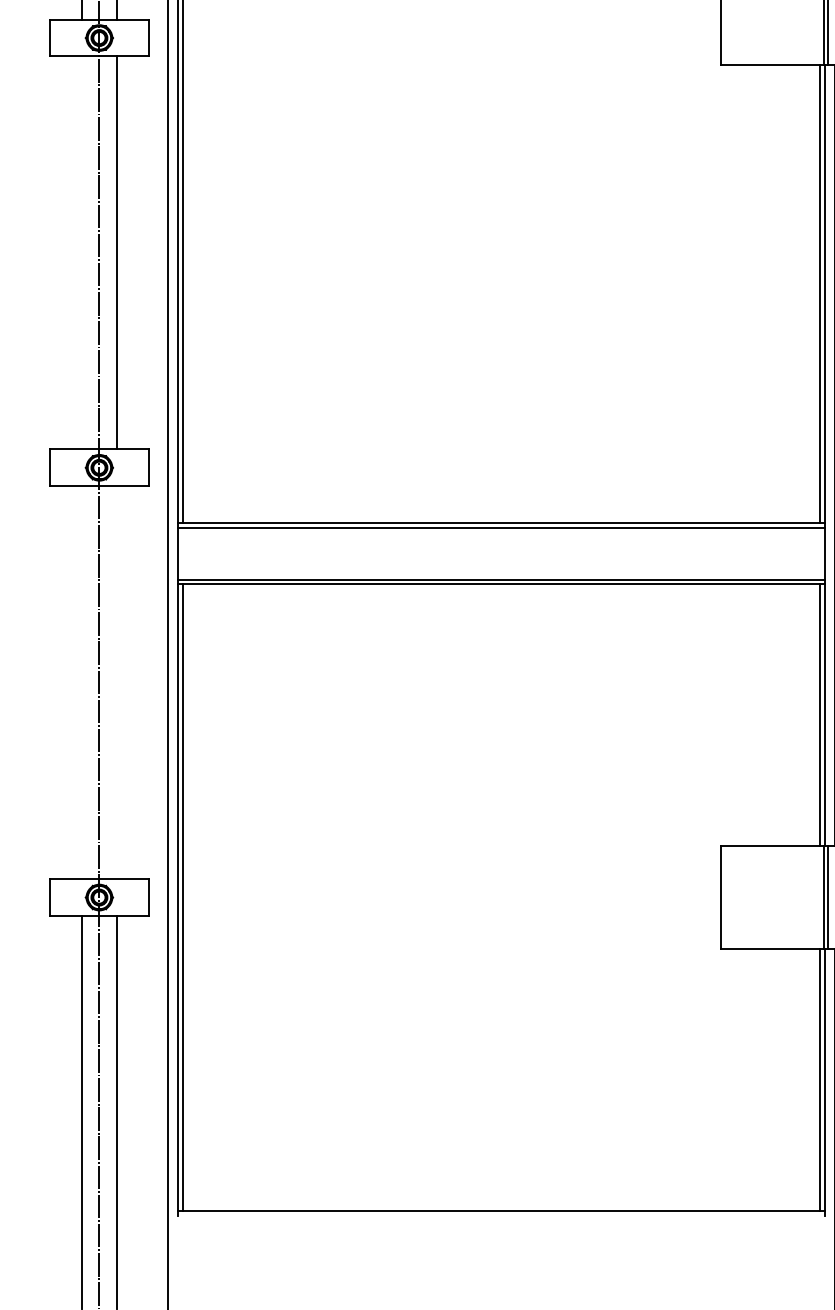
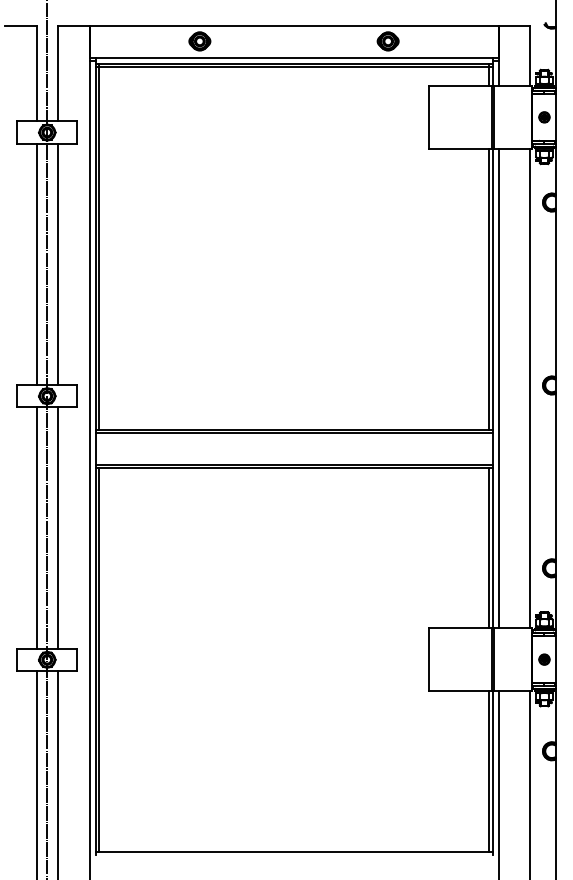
line: (81, 251) -> (36, 263), added
line: (81, 681) -> (36, 527), added
line: (115, 681) -> (57, 527), added

